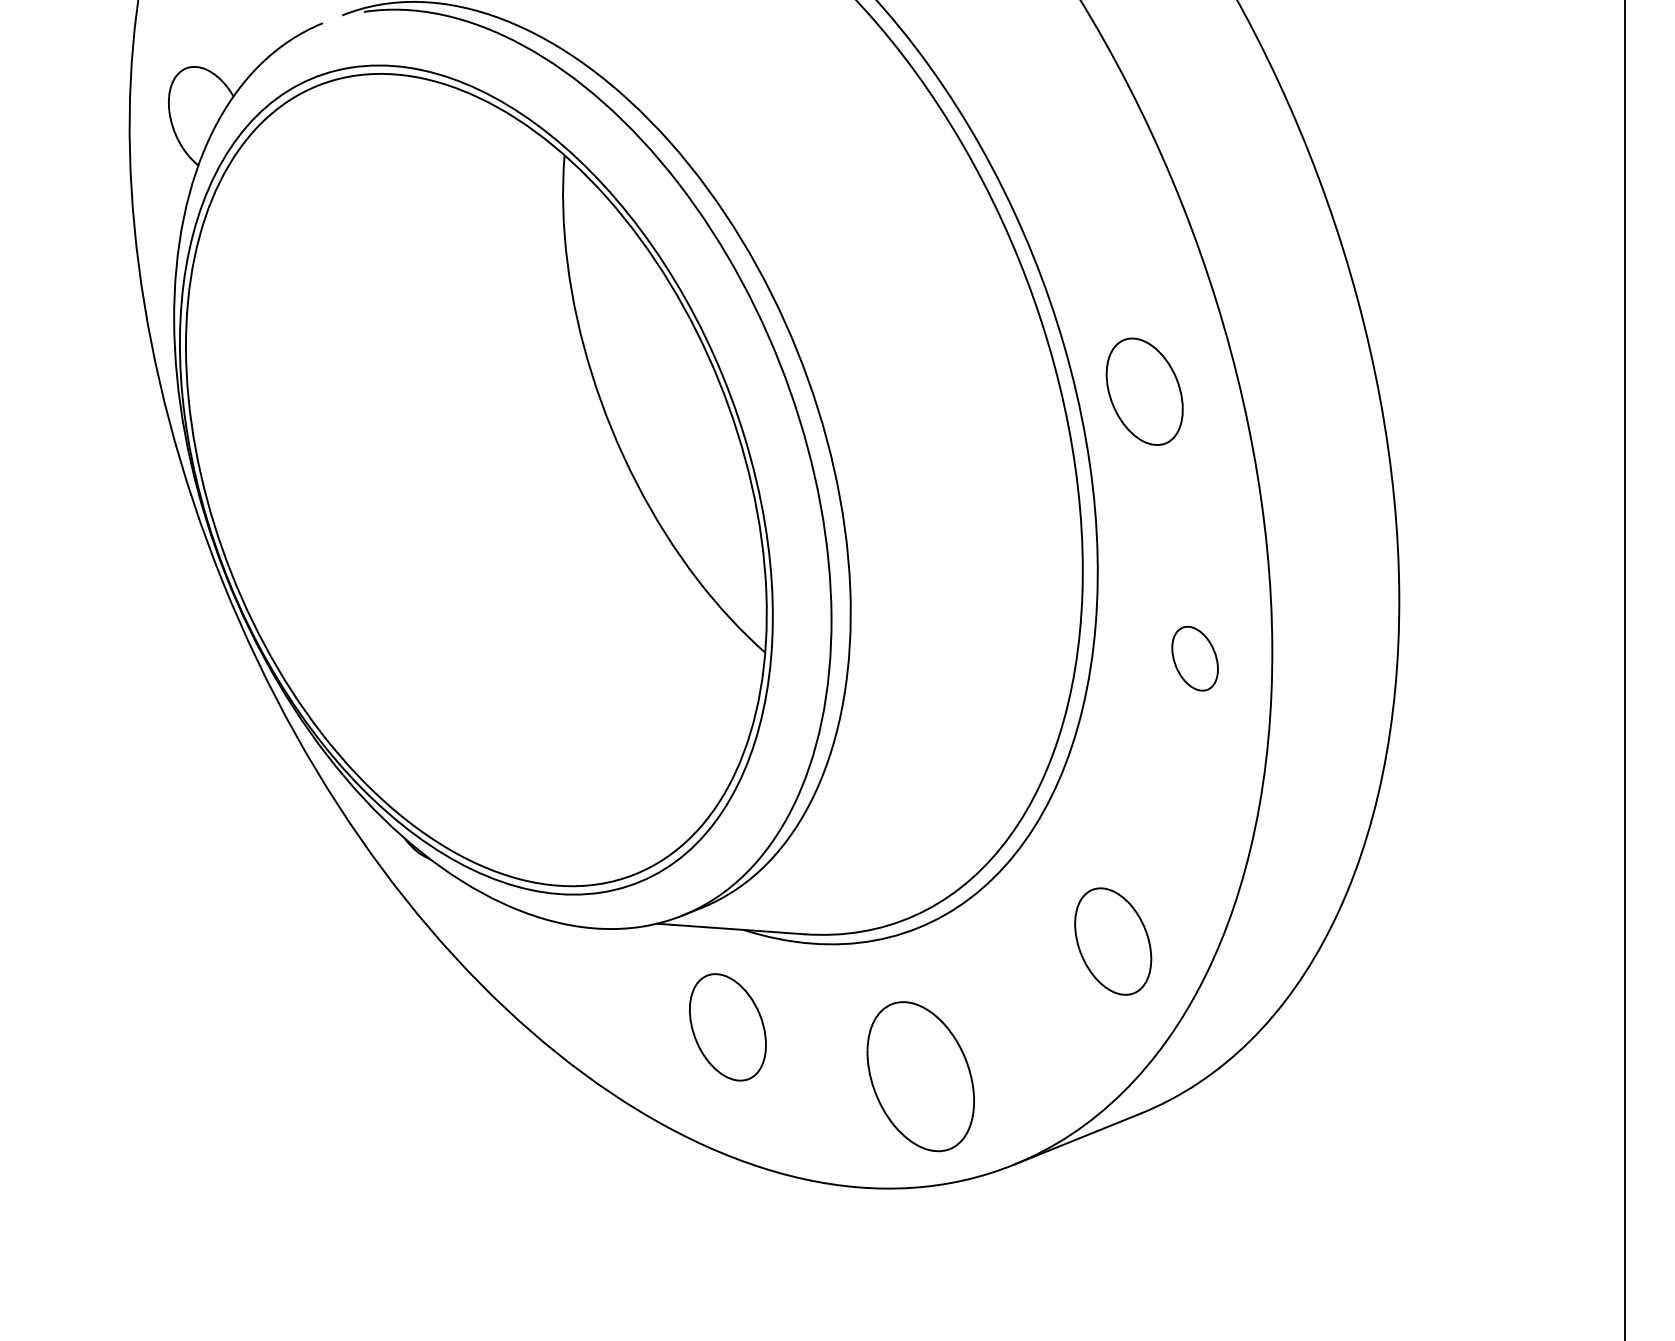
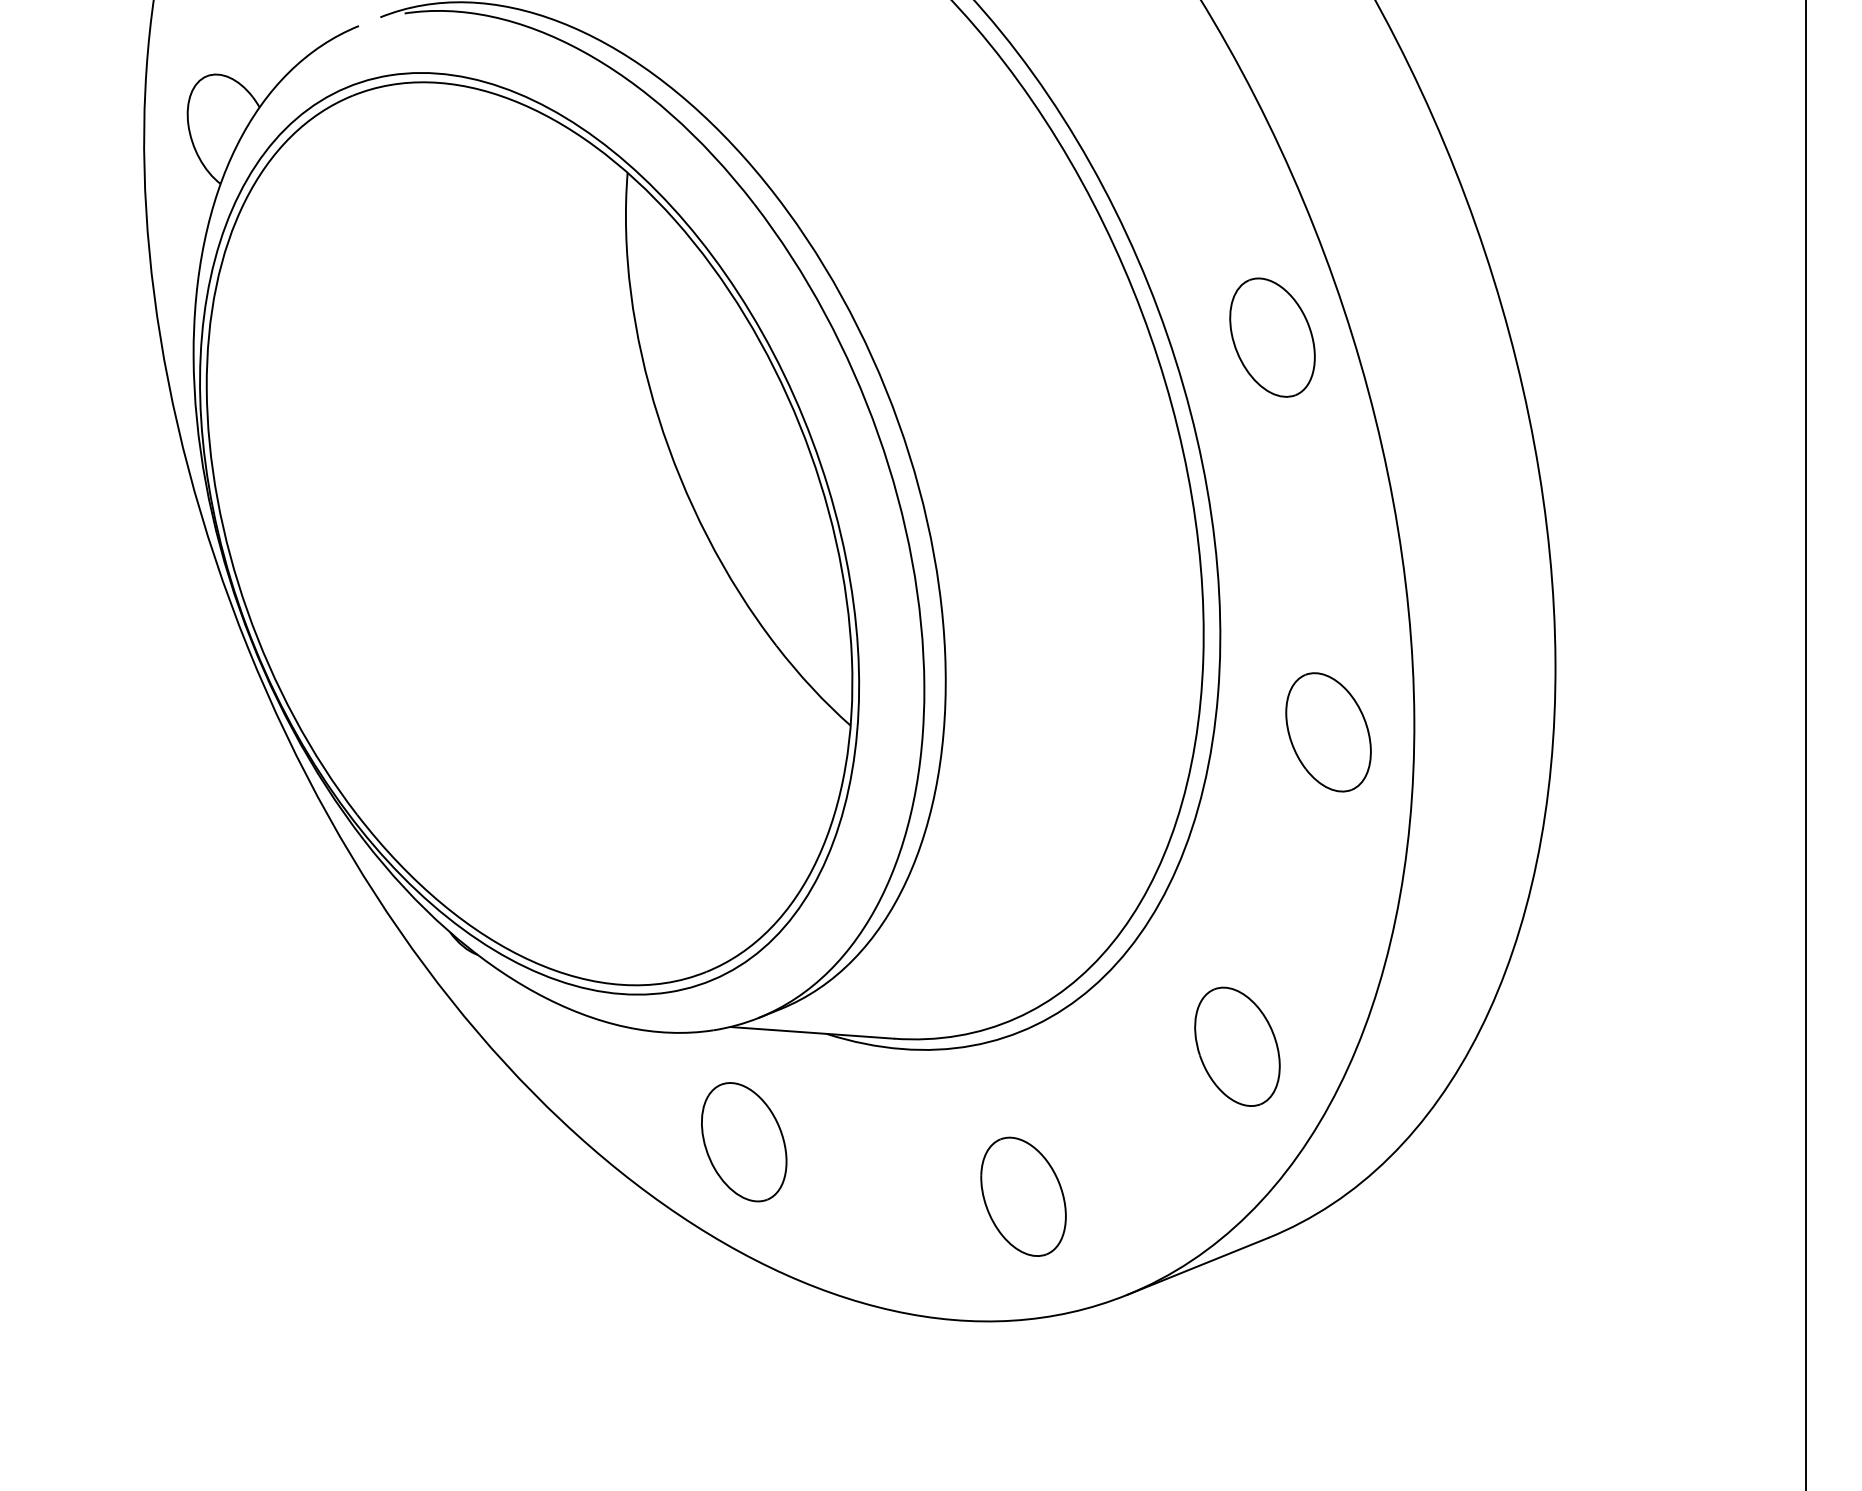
part: (1144, 391) -> (1272, 337), moved
part: (1195, 658) -> (1328, 732), size x1.67
part: (728, 1027) -> (744, 1142), moved
part: (920, 1076) -> (1023, 1196), size x0.71

